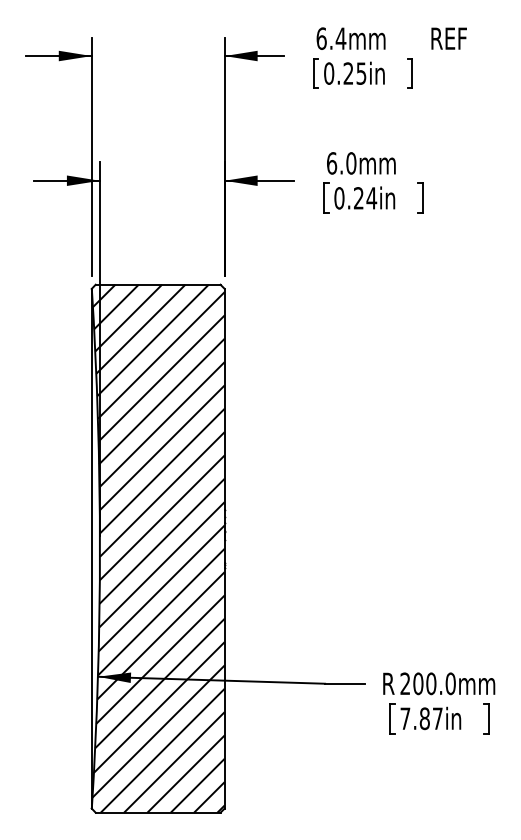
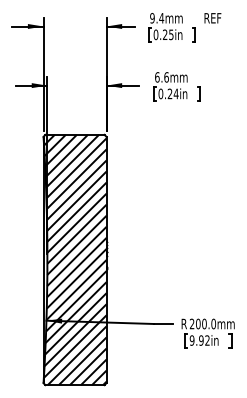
text: (321, 39) -> (152, 18), 6.4mm -> 9.4mm
text: (351, 163) -> (166, 77), 6.0mm -> 6.6mm
text: (420, 718) -> (199, 340), 7.87in -> 9.92in

